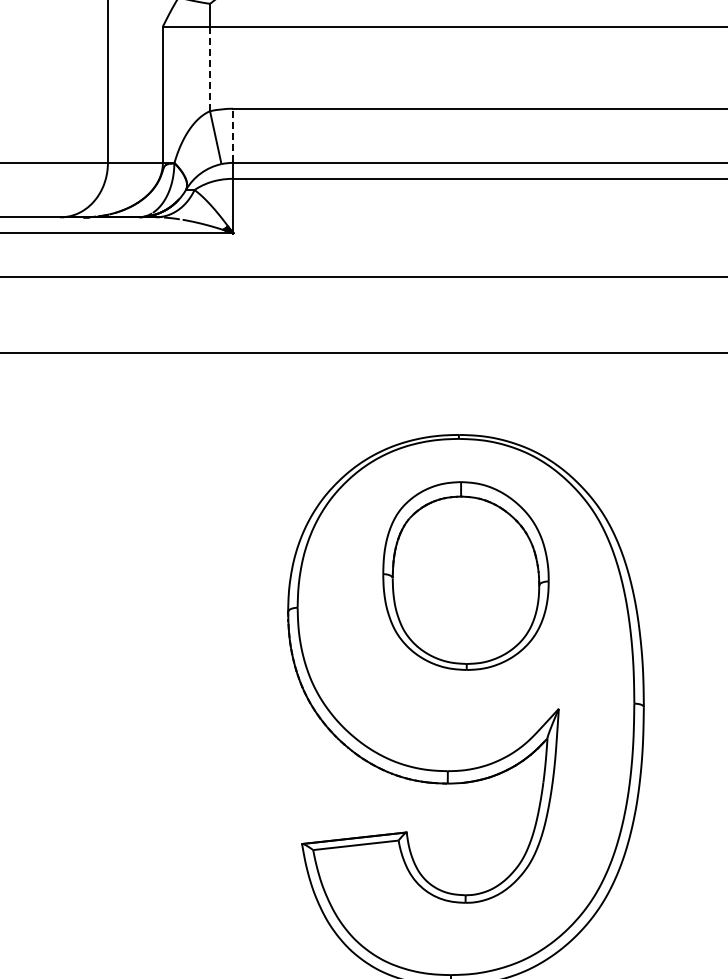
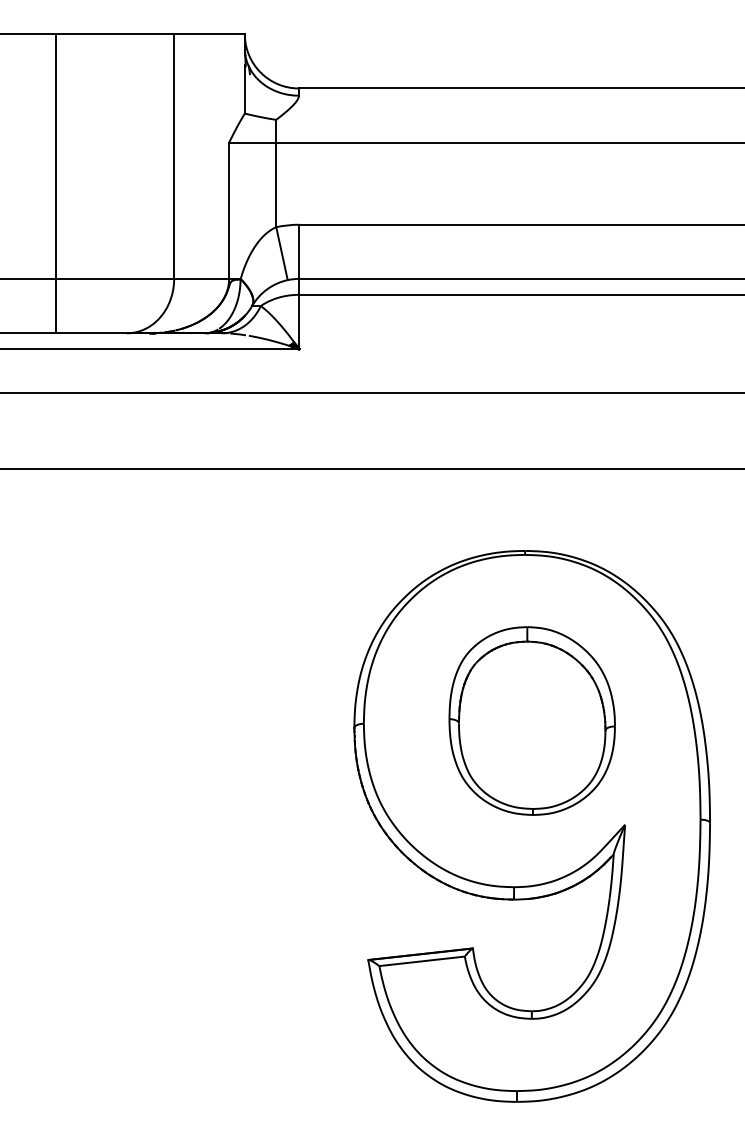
line: (210, 69) -> (276, 185), dashed -> solid
line: (233, 135) -> (299, 251), dashed -> solid
part: (465, 575) -> (531, 720), moved

